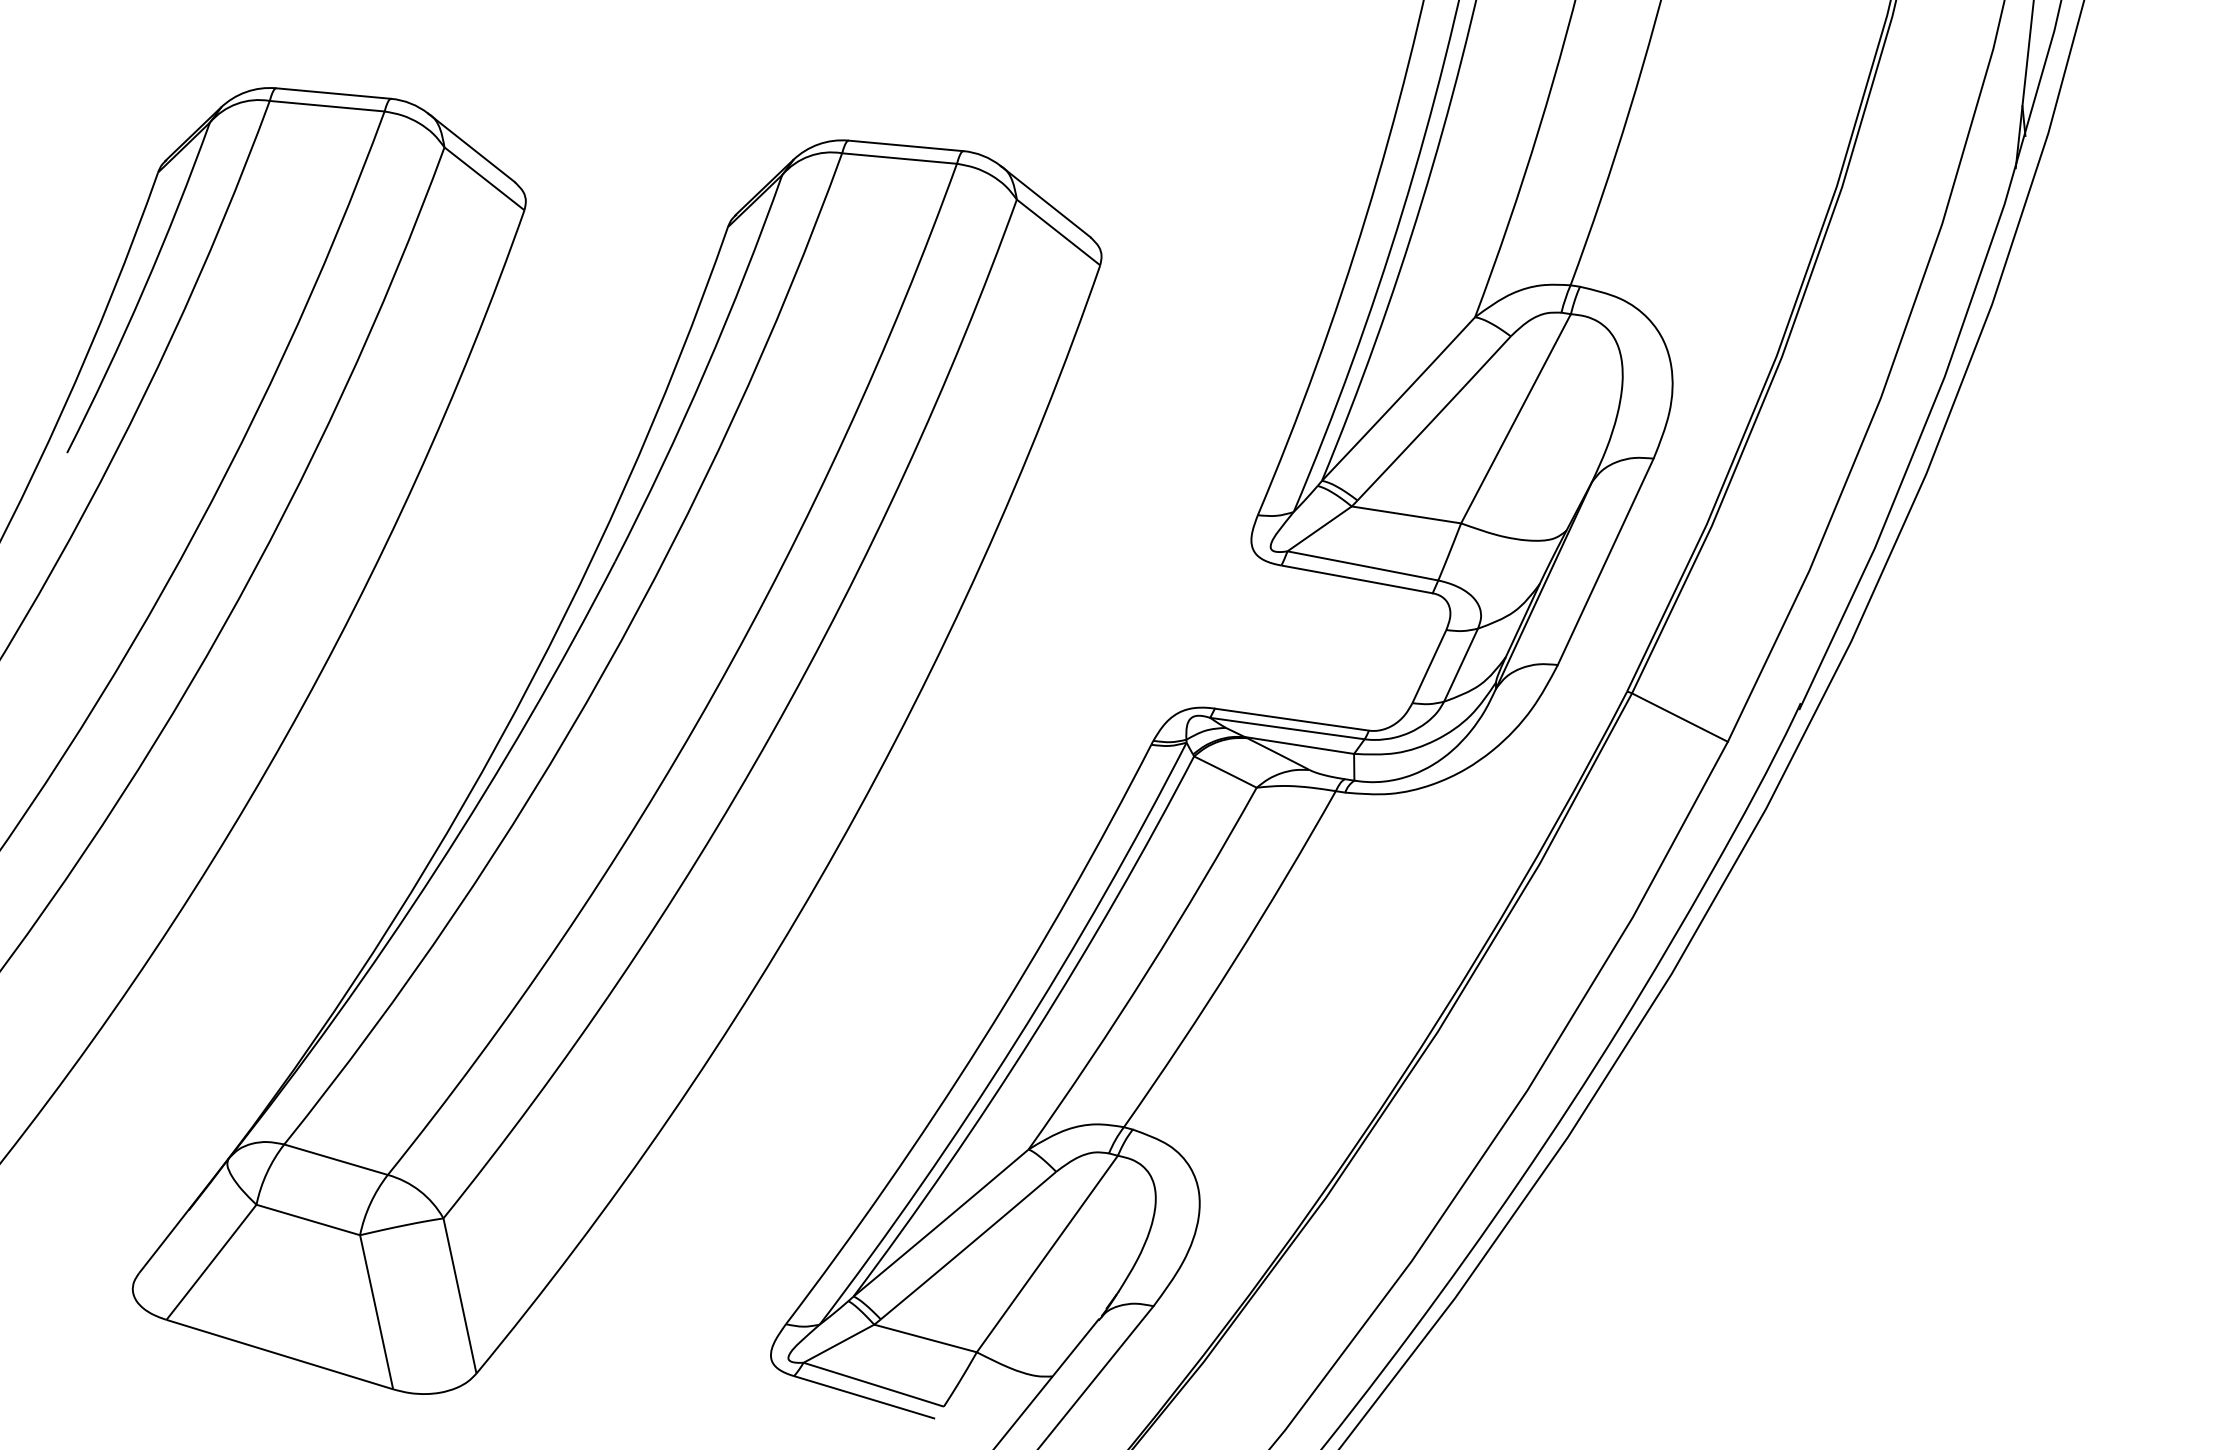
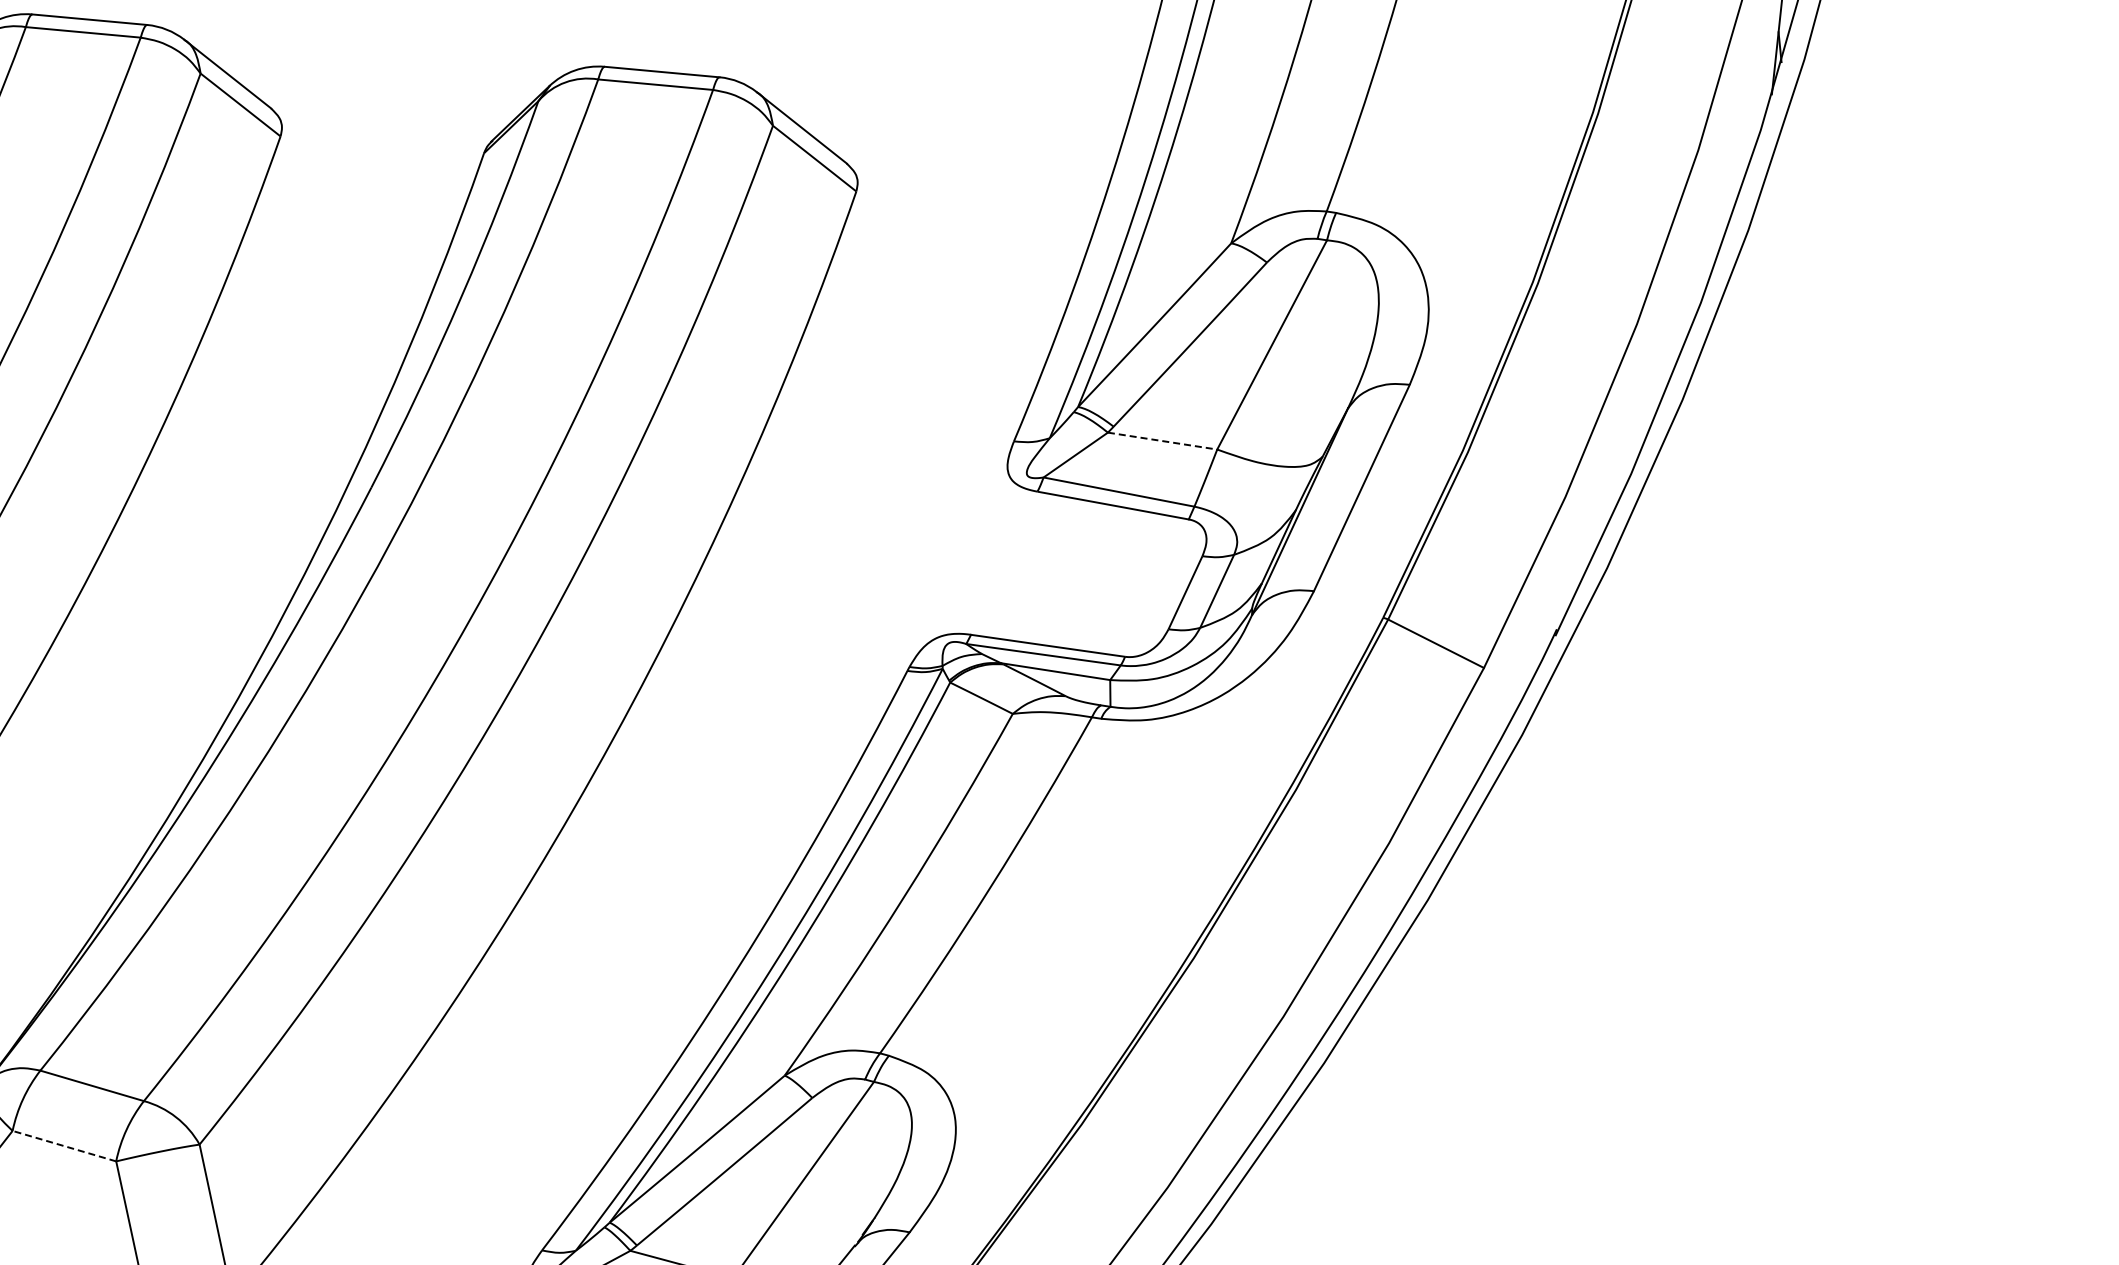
line: (1406, 515) -> (1162, 441), solid -> dashed
line: (308, 1220) -> (64, 1146), solid -> dashed

